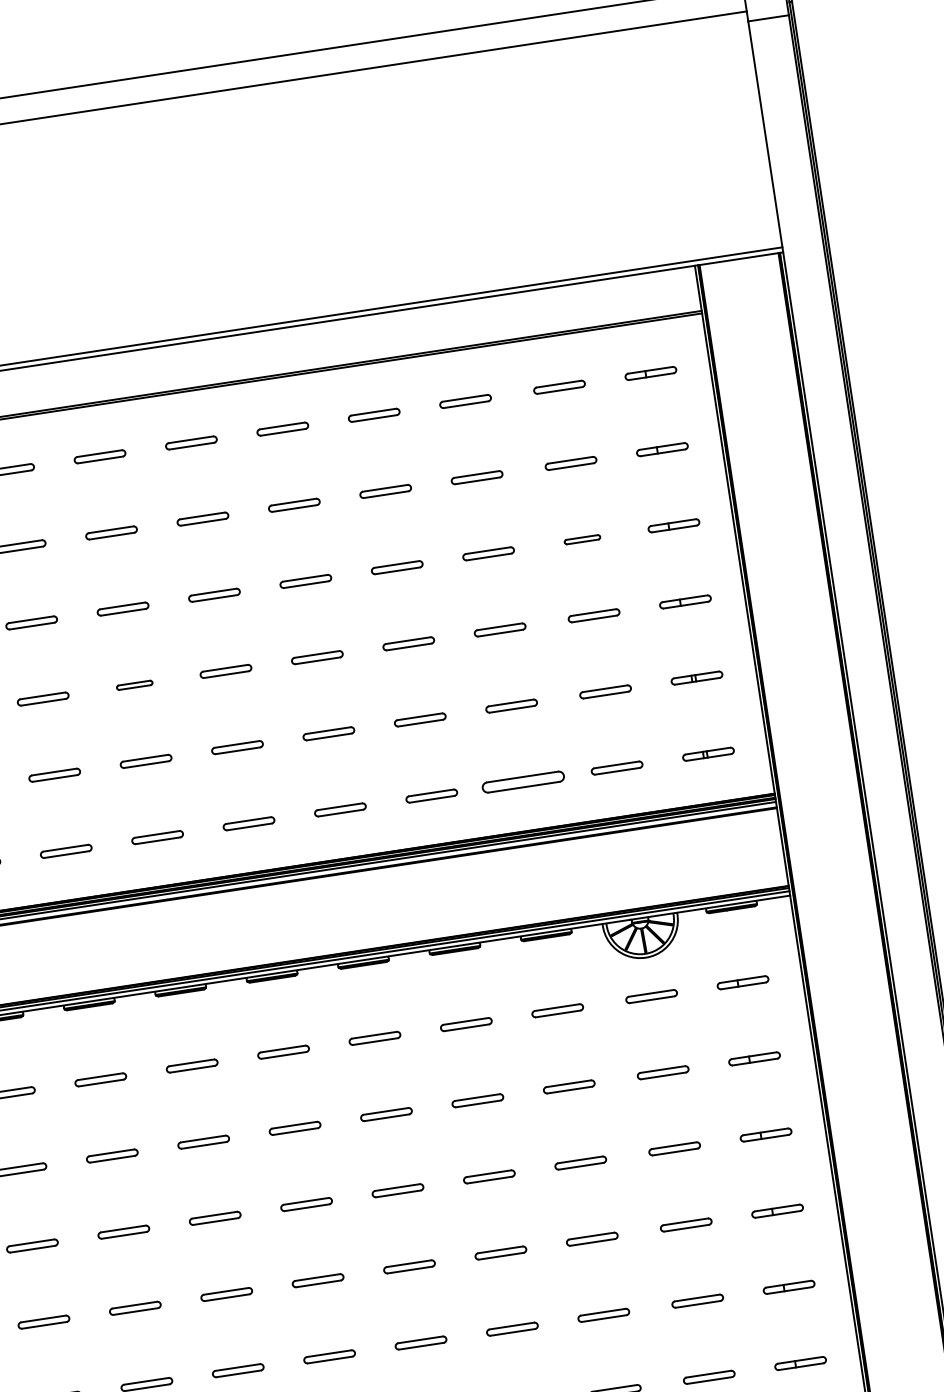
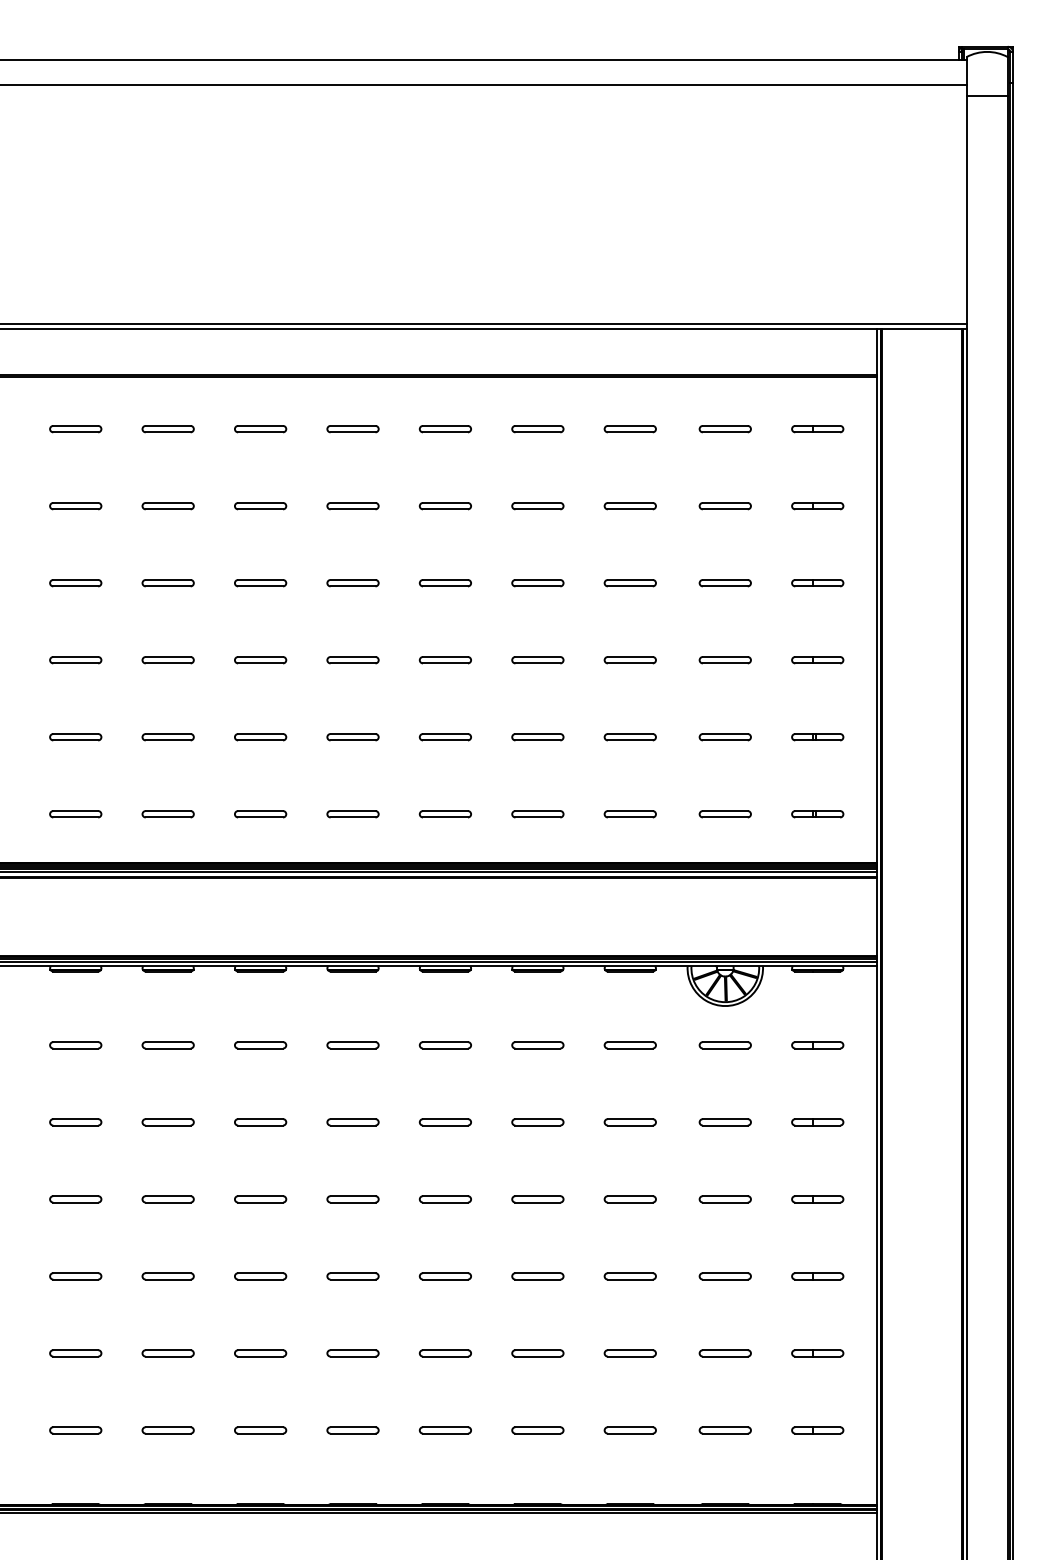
part: (581, 540) -> (724, 583), size x1.43
part: (134, 685) -> (260, 660), size x1.43
part: (522, 782) -> (629, 814), size x0.62

